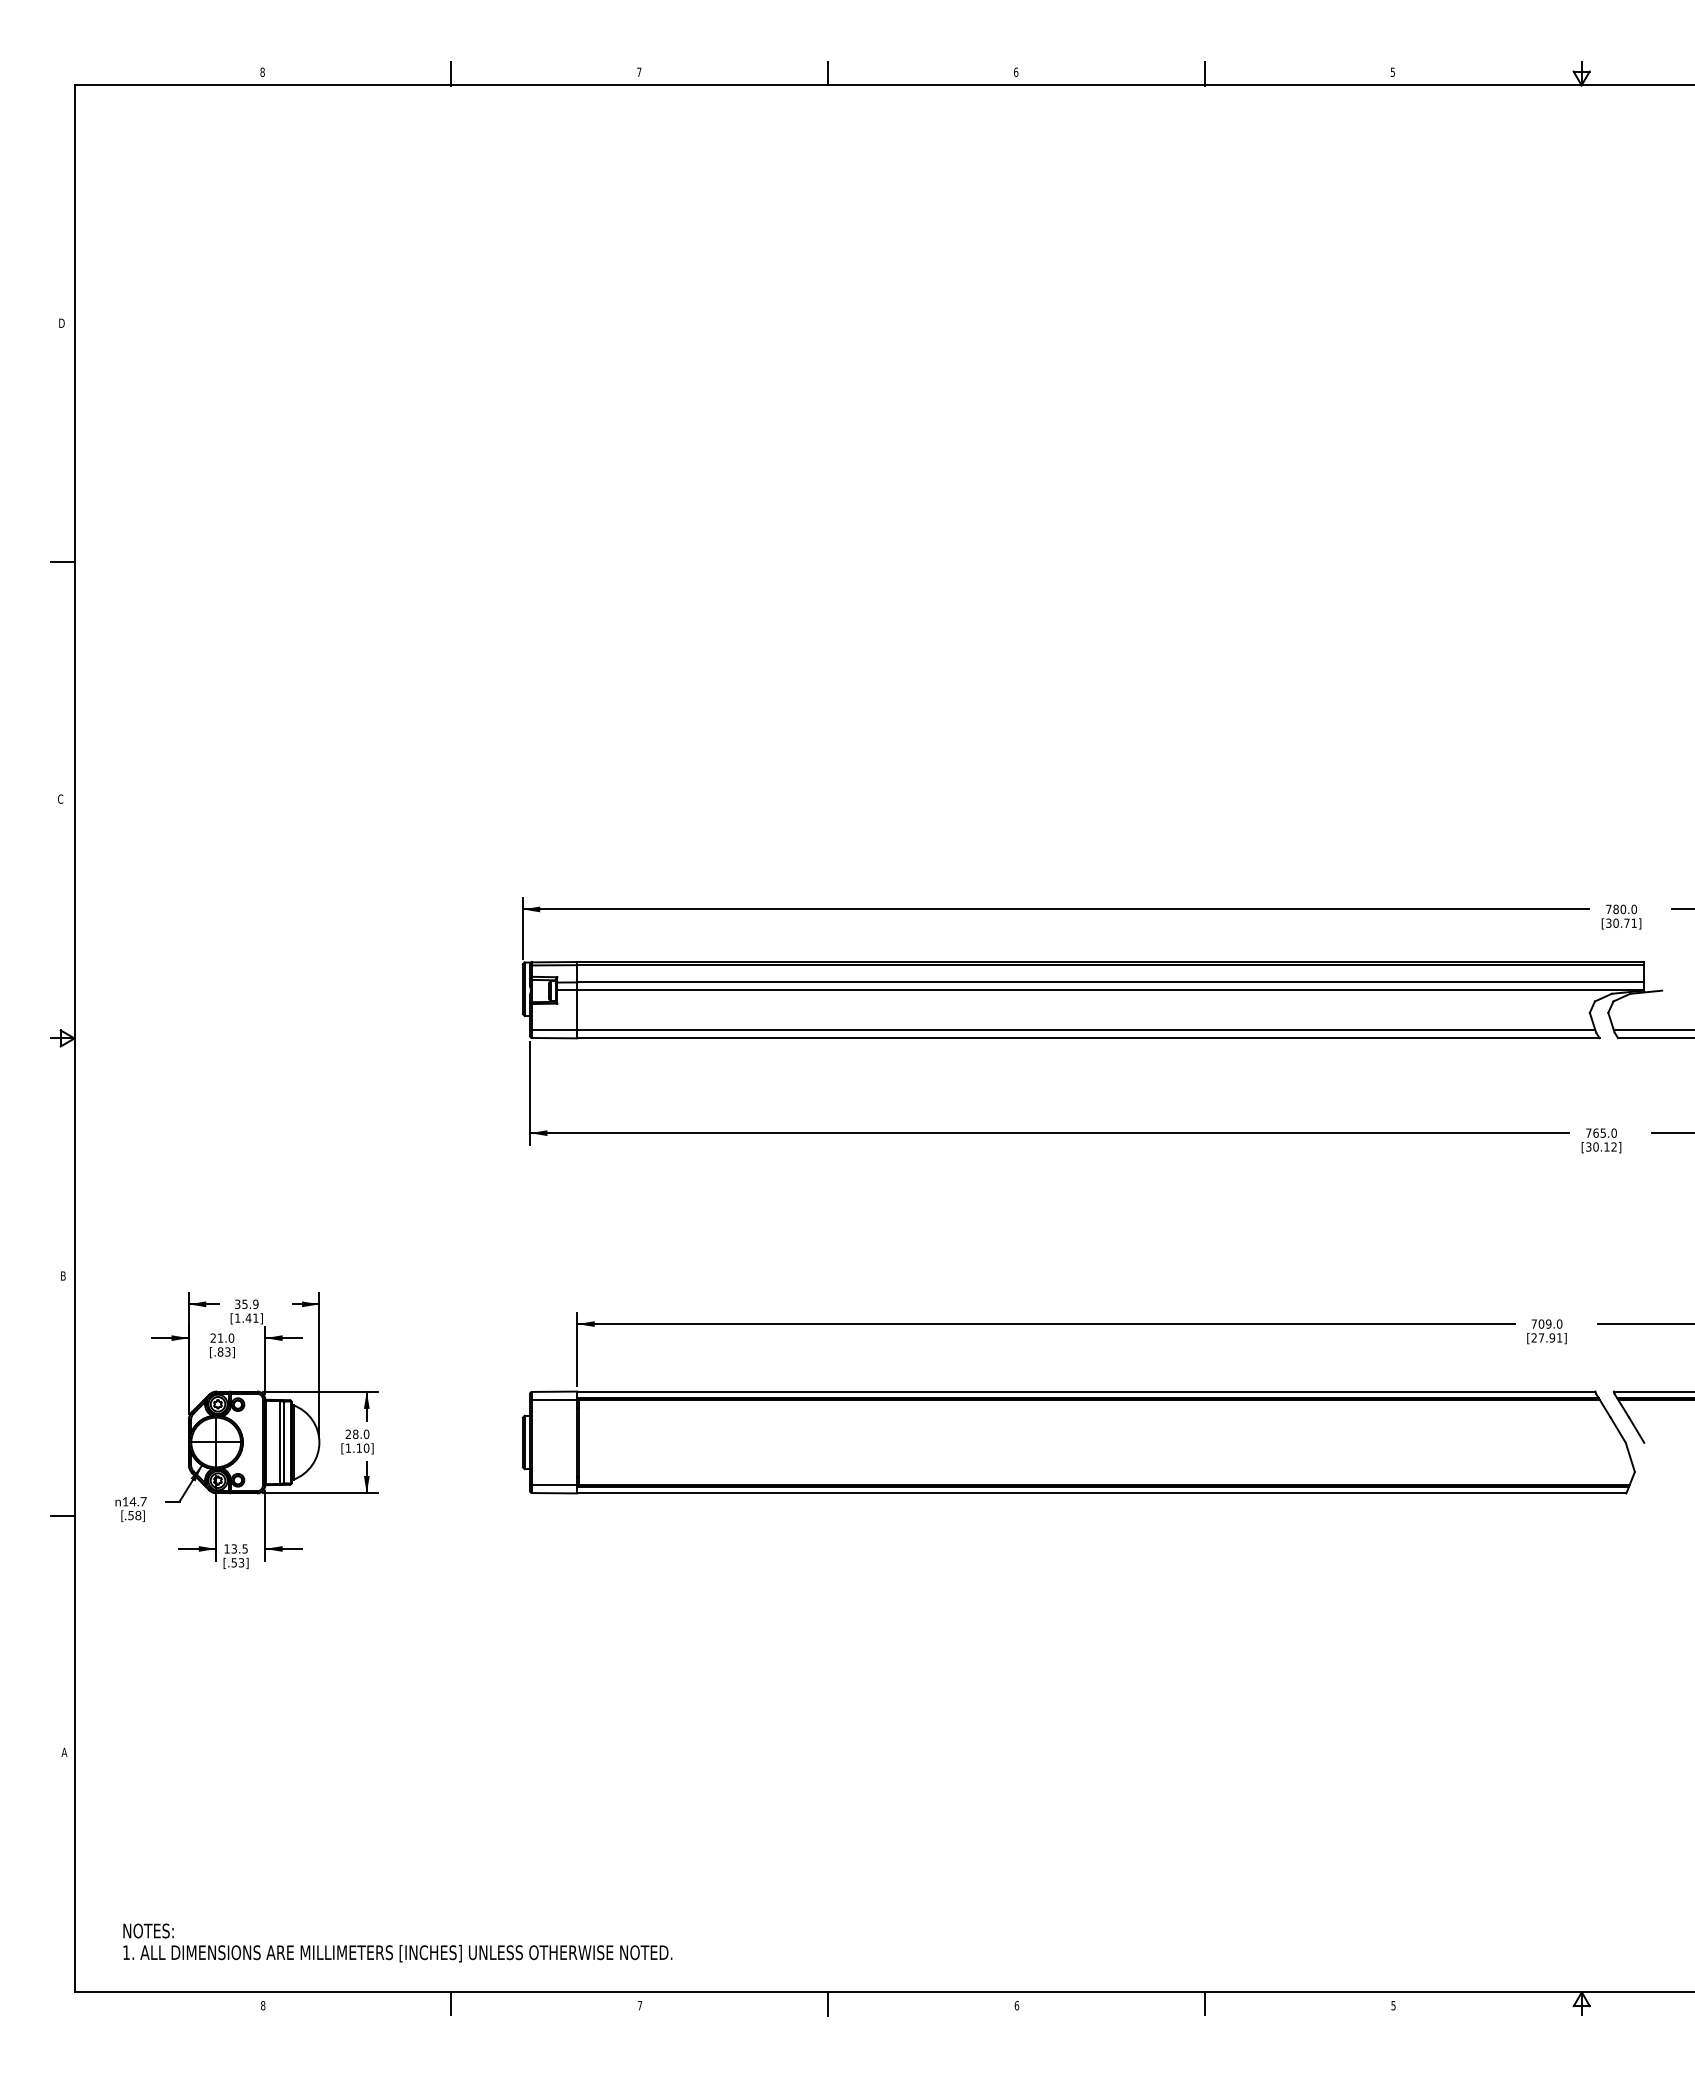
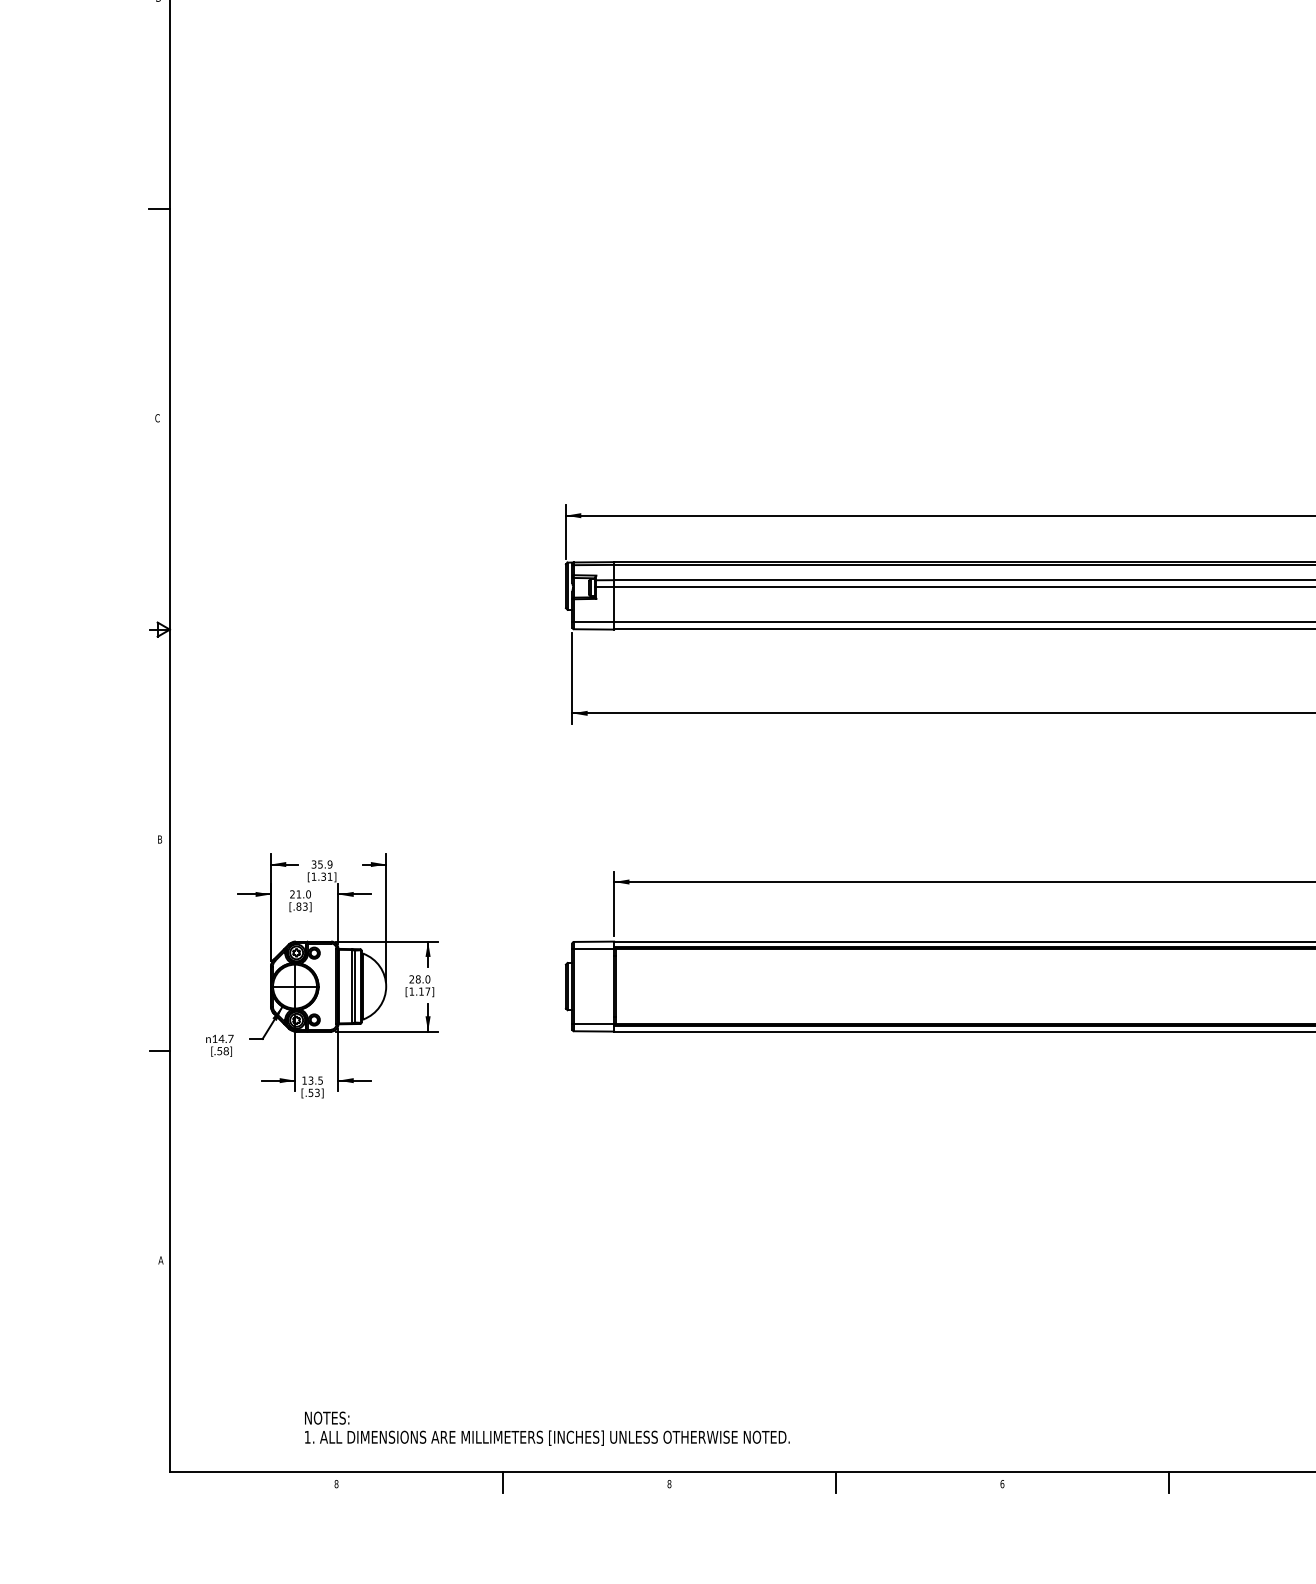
text: (248, 1317) -> (323, 876), [1.41] -> [1.31]
text: (366, 1447) -> (427, 991), [1.10] -> [1.17]
text: (397, 1942) -> (547, 1428), moved
text: (639, 2005) -> (668, 1483), 7 -> 8

